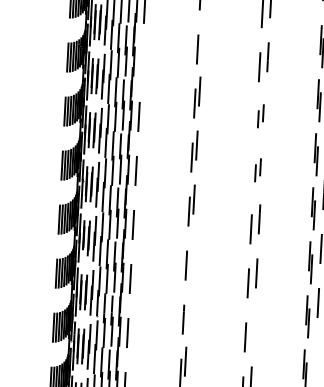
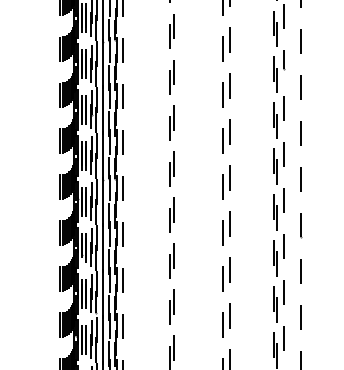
line: (202, 37) -> (173, 72), added
line: (142, 62) -> (123, 96), added
part: (260, 116) -> (226, 136), size x1.67
part: (257, 170) -> (226, 182), size x1.67
line: (191, 252) -> (173, 255), added
line: (188, 306) -> (173, 301), added
line: (254, 326) -> (230, 315), added
line: (315, 357) -> (283, 338), added

